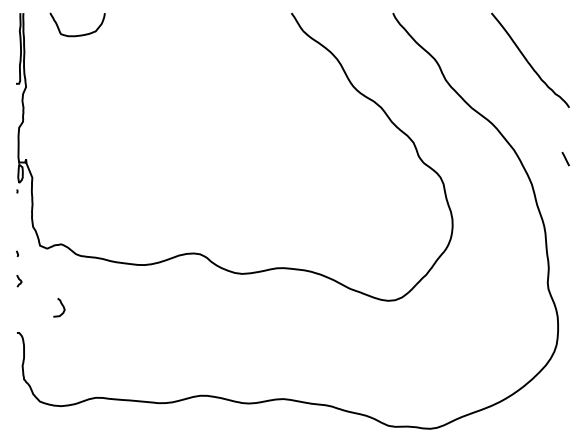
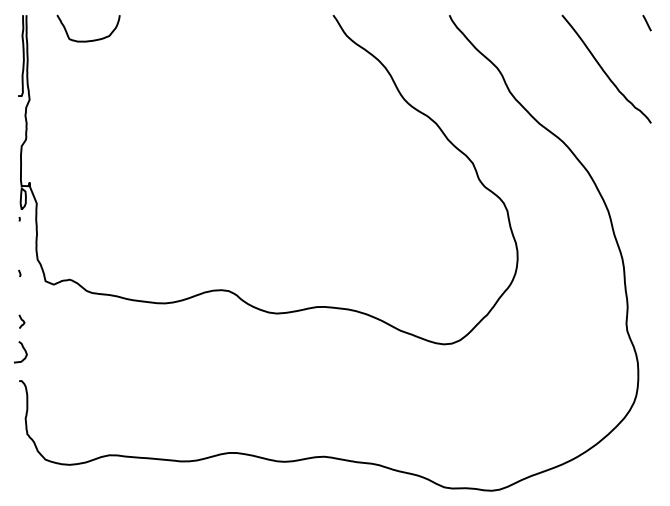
line: (565, 159) -> (646, 23), moved
line: (17, 253) -> (19, 273), moved
curve: (61, 305) -> (23, 349), moved

